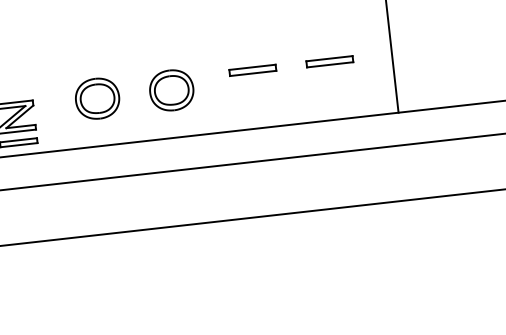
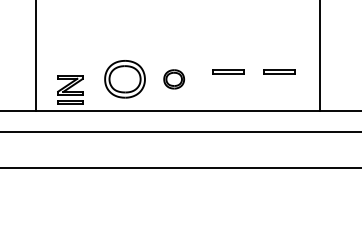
part: (172, 90) -> (174, 79), size x0.7
part: (96, 99) -> (124, 79), size x1.4

